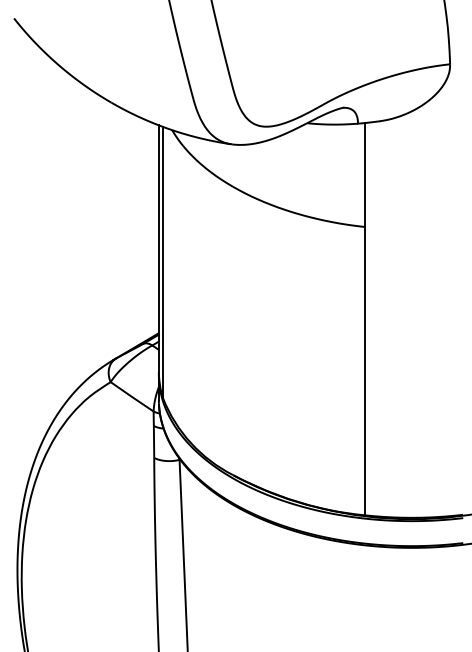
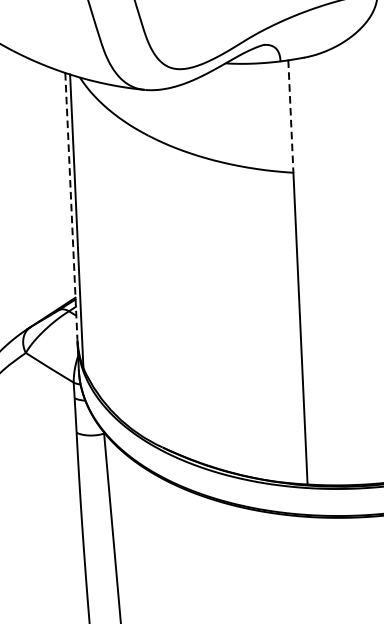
line: (365, 175) -> (291, 117), solid -> dashed
line: (158, 249) -> (71, 207), solid -> dashed

